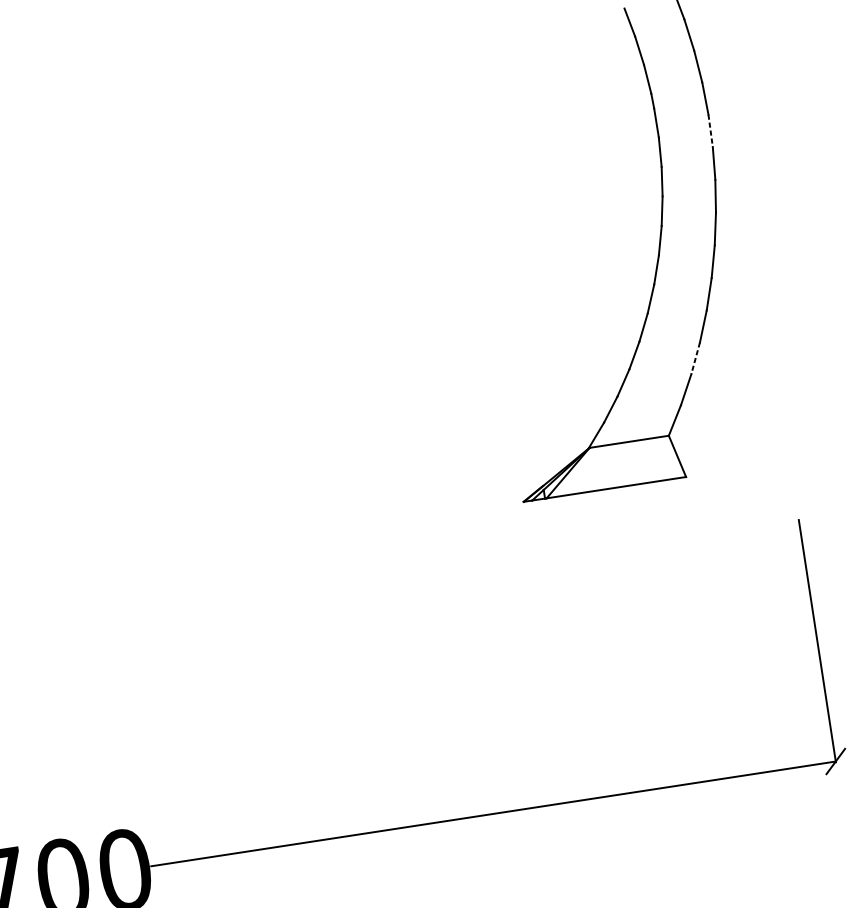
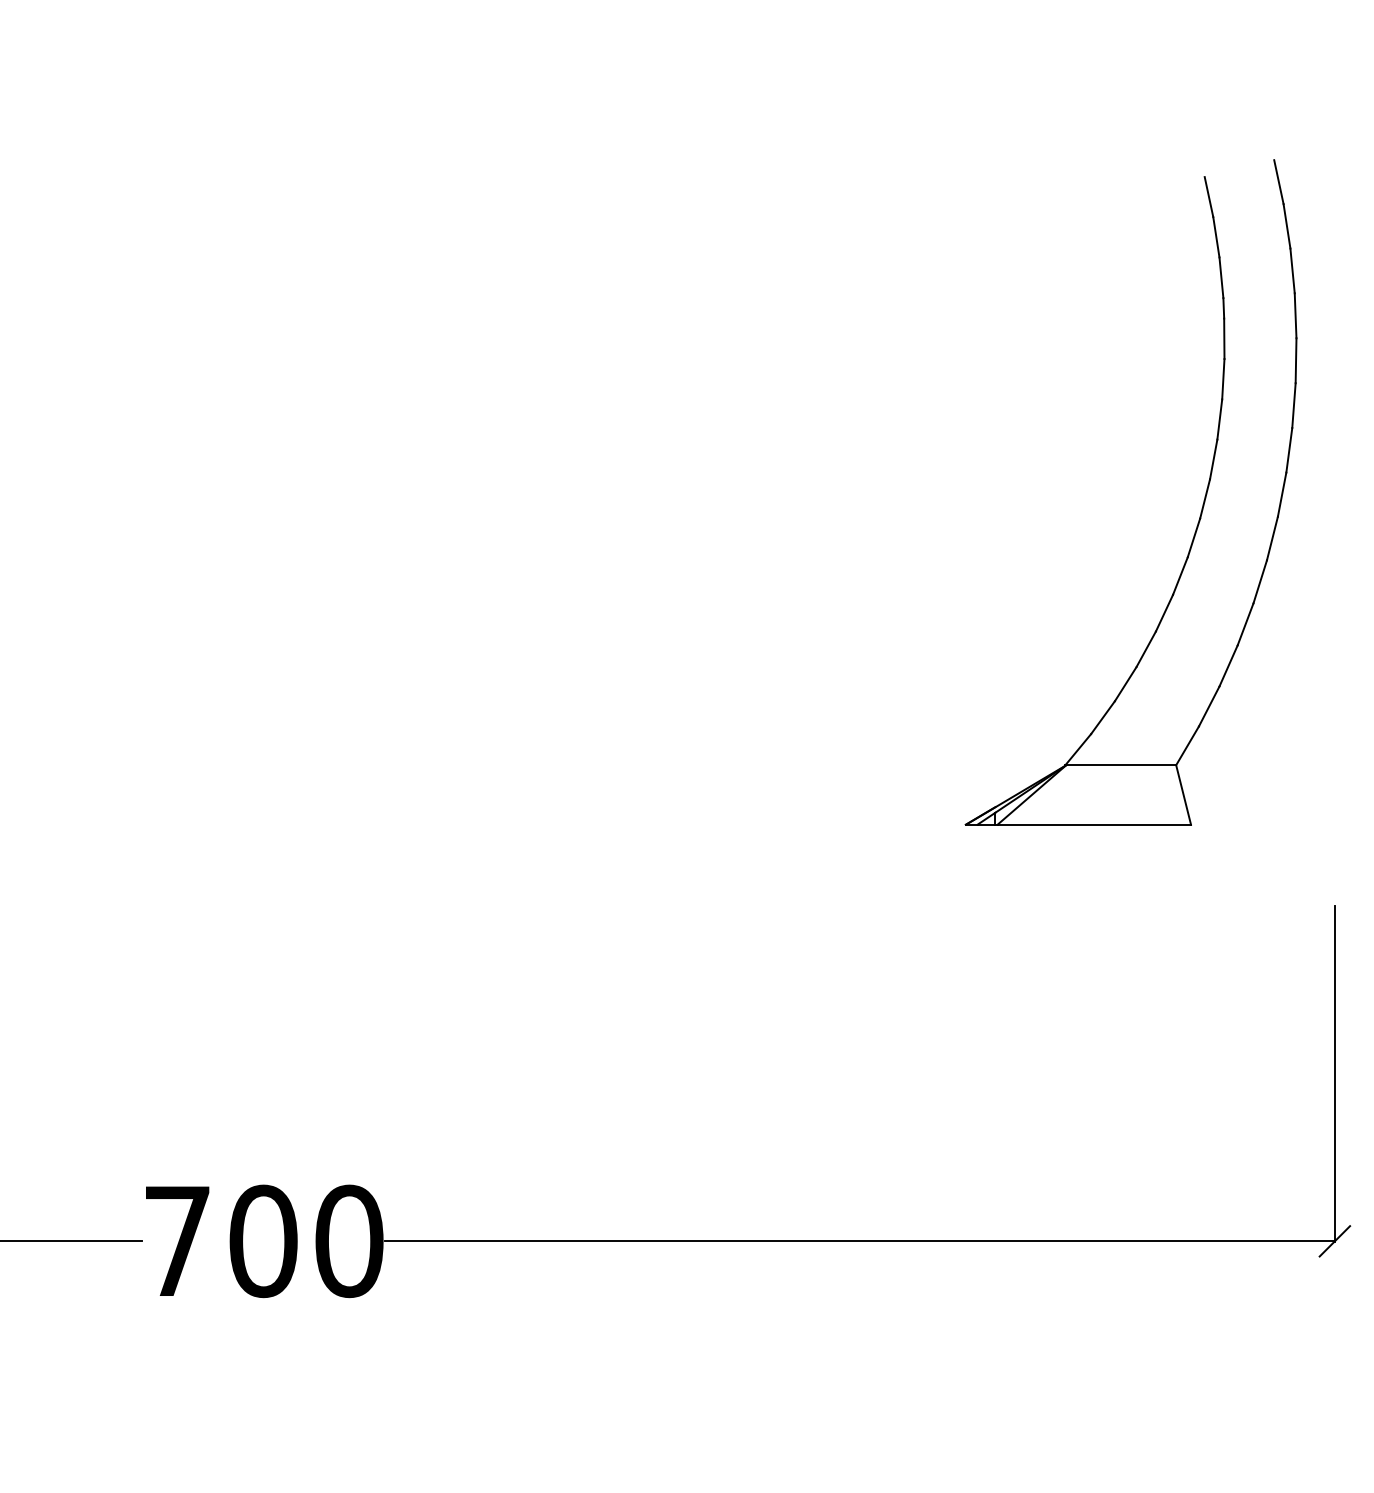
line: (711, 131) -> (1296, 361), dashed -> solid
line: (695, 358) -> (1228, 666), dashed -> solid

